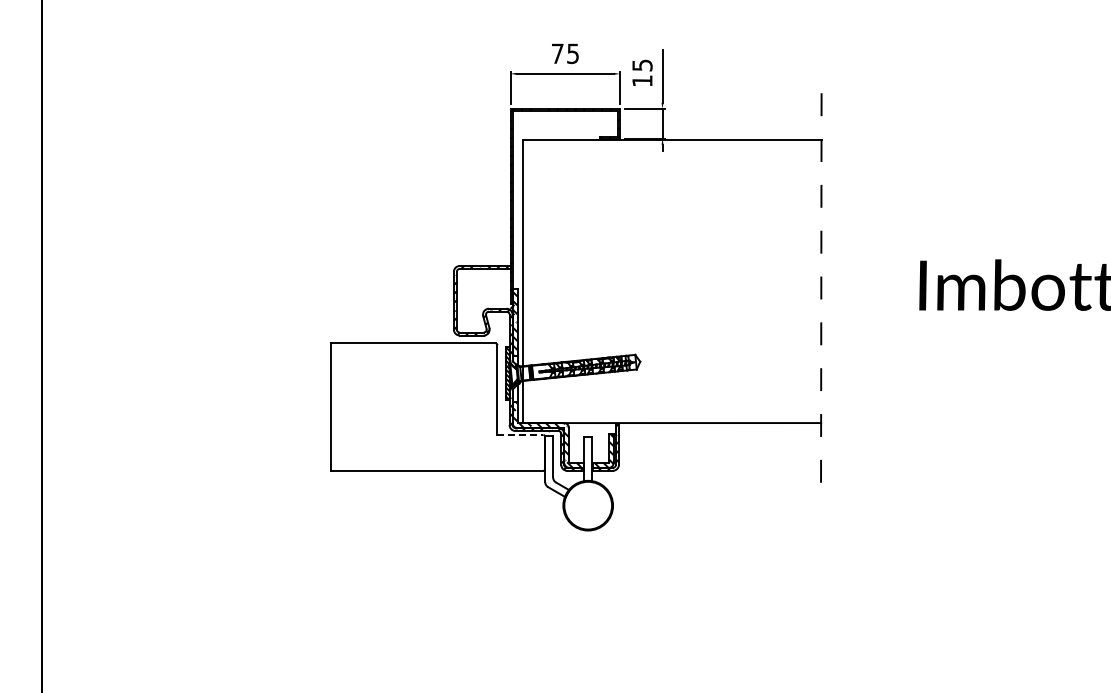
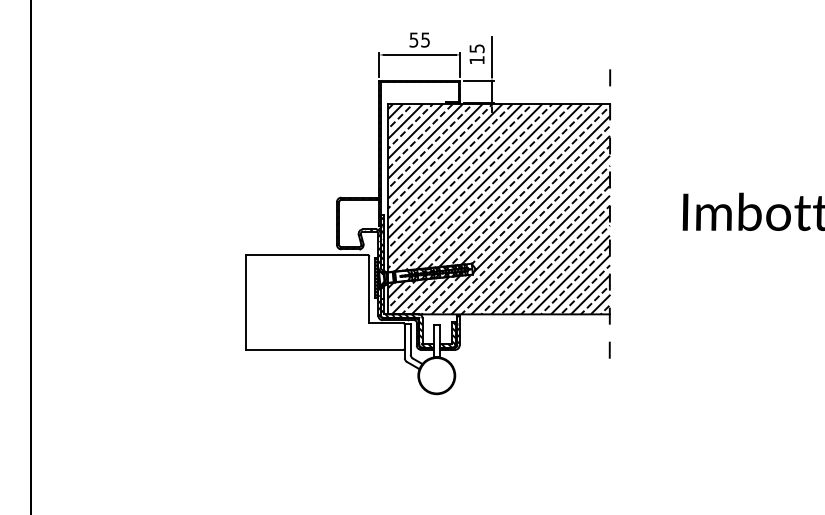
text: (557, 53) -> (413, 39), 75 -> 55
hatch: (671, 281) -> (498, 209), added
line: (520, 435) -> (386, 323), dashed -> solid

